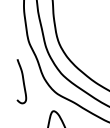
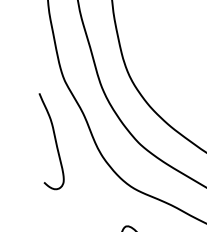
curve: (22, 81) -> (53, 141), moved

